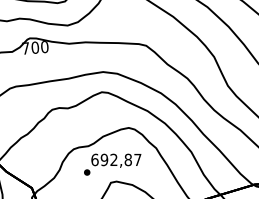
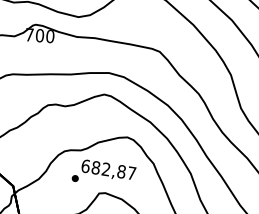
text: (104, 160) -> (95, 168), 692,87 -> 682,87

